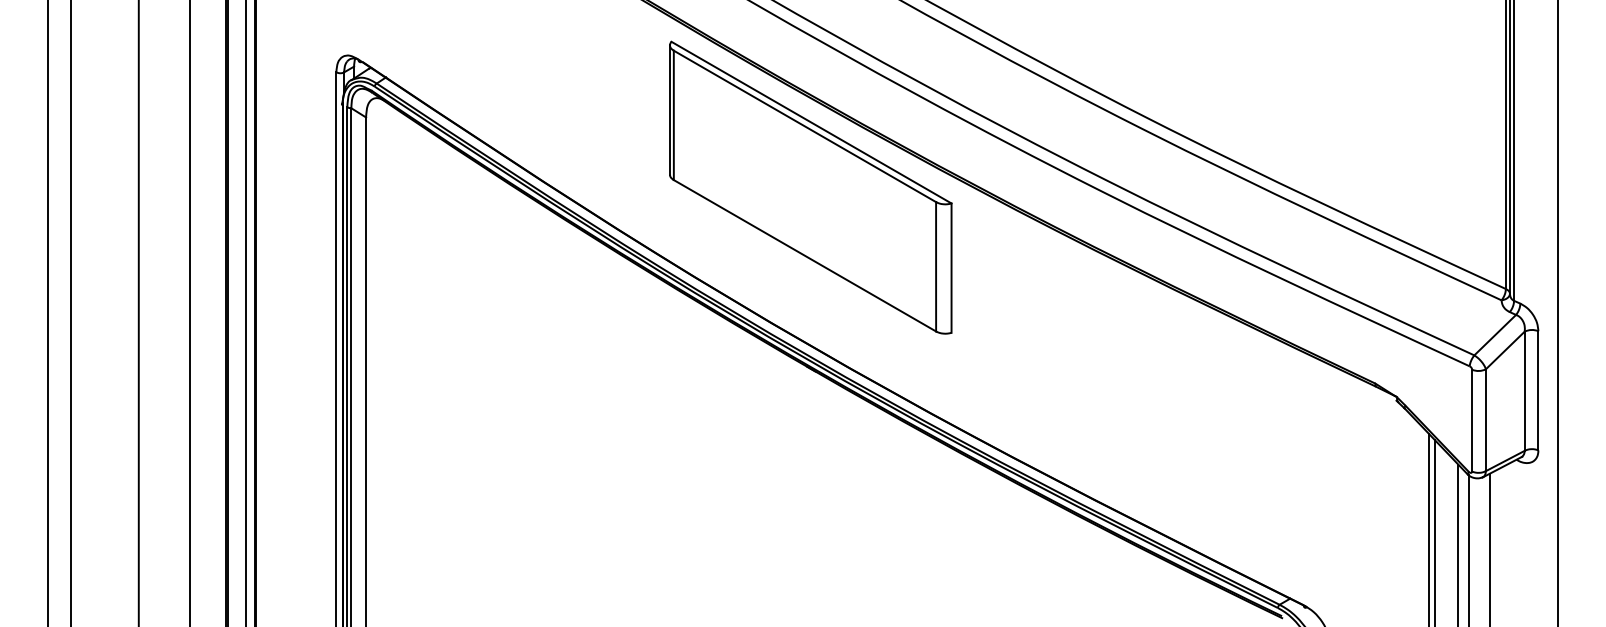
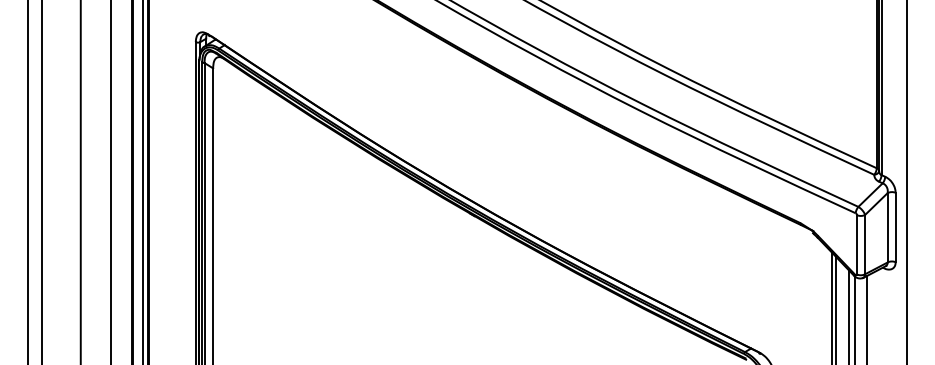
part: (809, 188) -> (471, 109), removed

